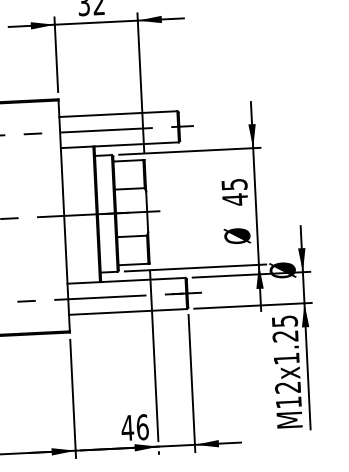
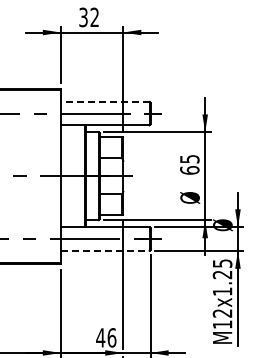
line: (117, 113) -> (104, 101), solid -> dashed
text: (234, 199) -> (189, 170), 45 -> 65
line: (128, 311) -> (105, 250), solid -> dashed

